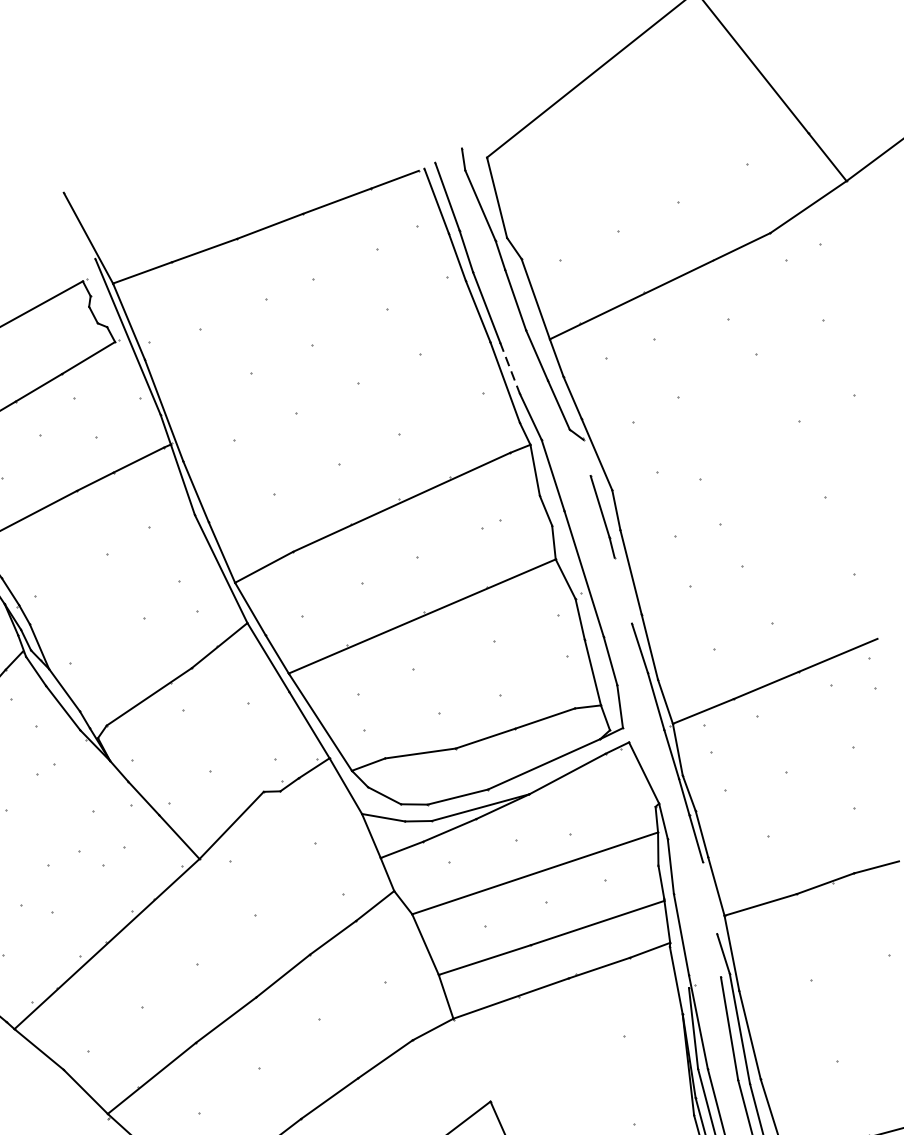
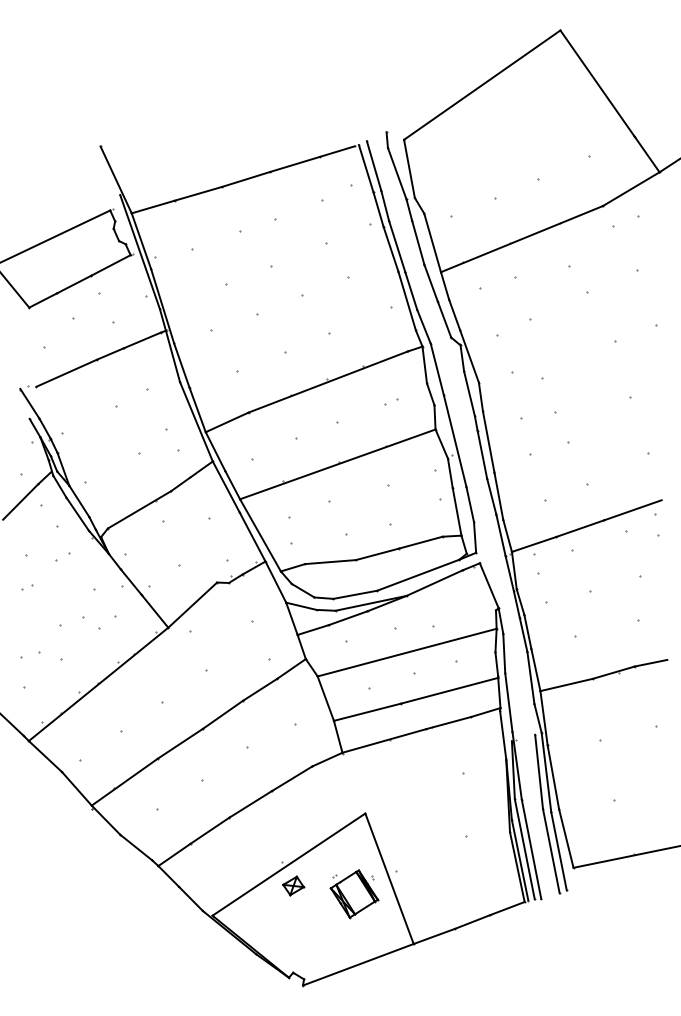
line: (510, 368) -> (411, 291), dashed -> solid
line: (587, 457) -> (462, 358), added
line: (623, 590) -> (482, 454), added
line: (709, 897) -> (530, 677), added

